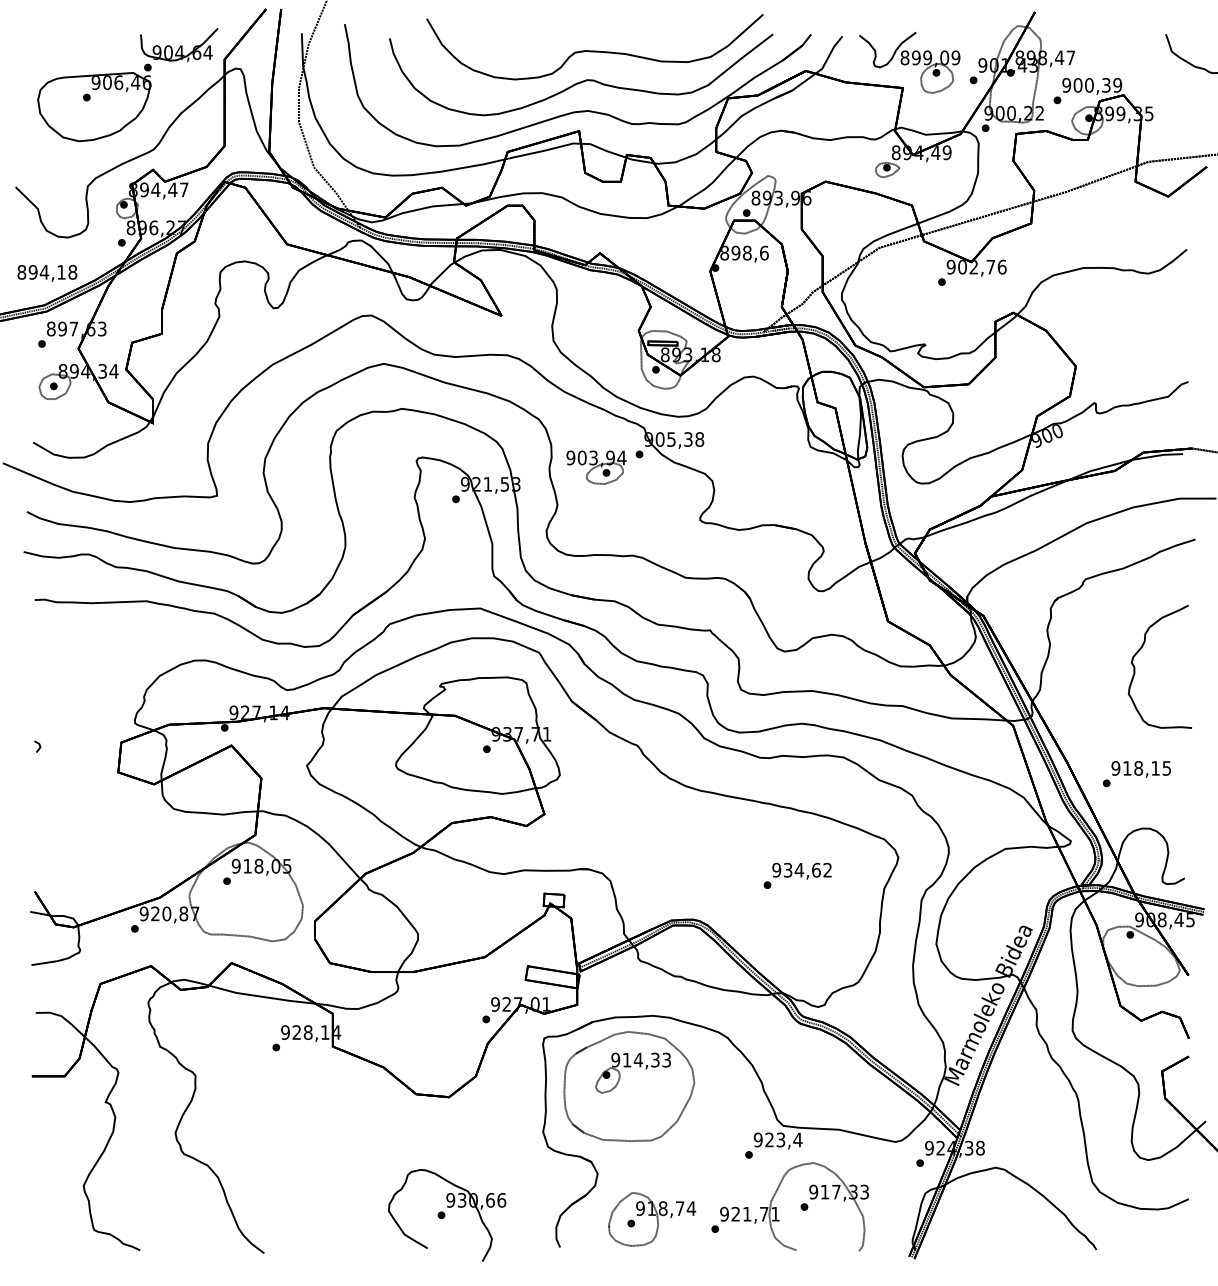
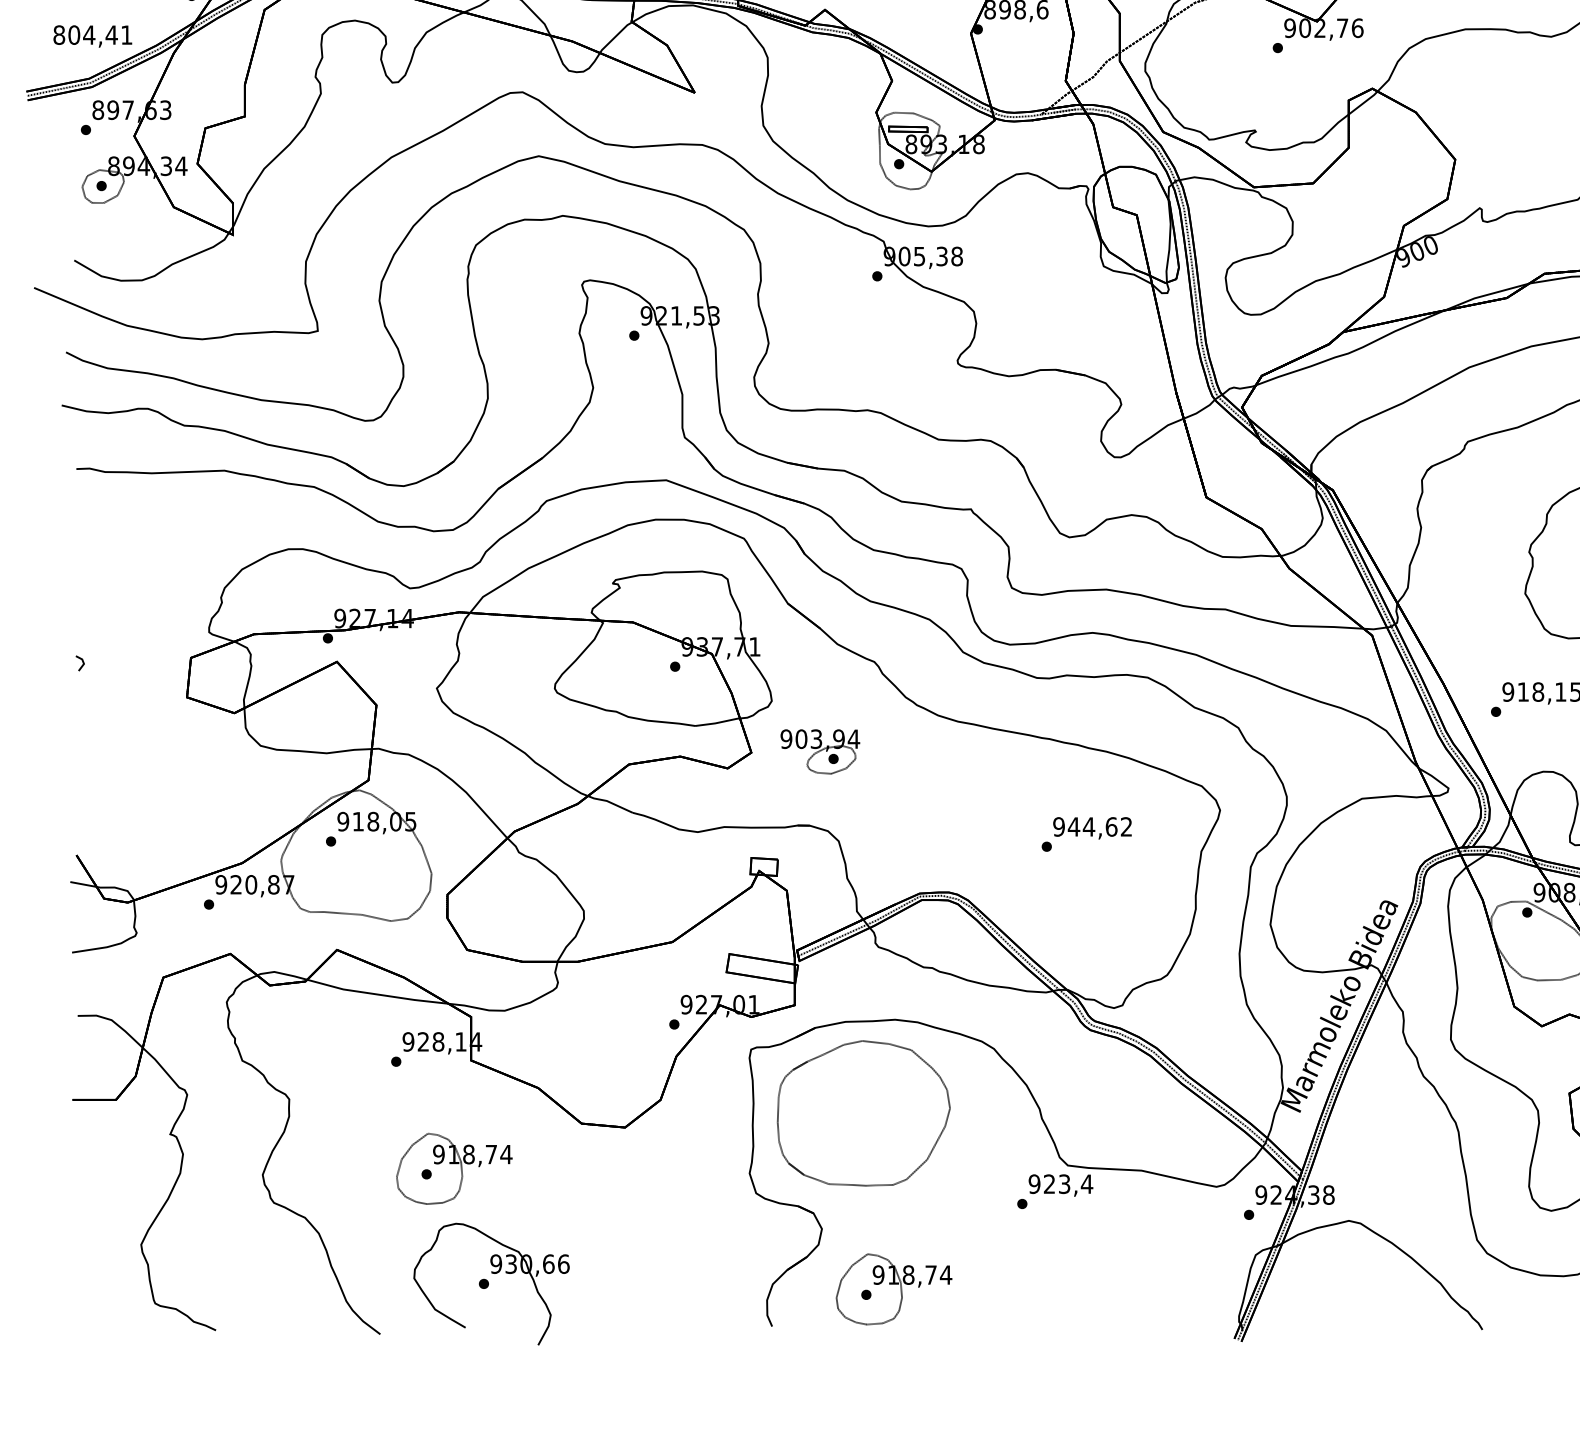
text: (52, 272) -> (99, 35), 894,18 -> 804,41
part: (596, 467) -> (820, 751), moved
text: (787, 869) -> (1073, 825), 934,62 -> 944,62
part: (632, 1072) -> (868, 1094), removed
part: (320, 1128) -> (454, 1168), added
part: (800, 1206) -> (1090, 1272), removed
part: (447, 1215) -> (491, 1284), moved

